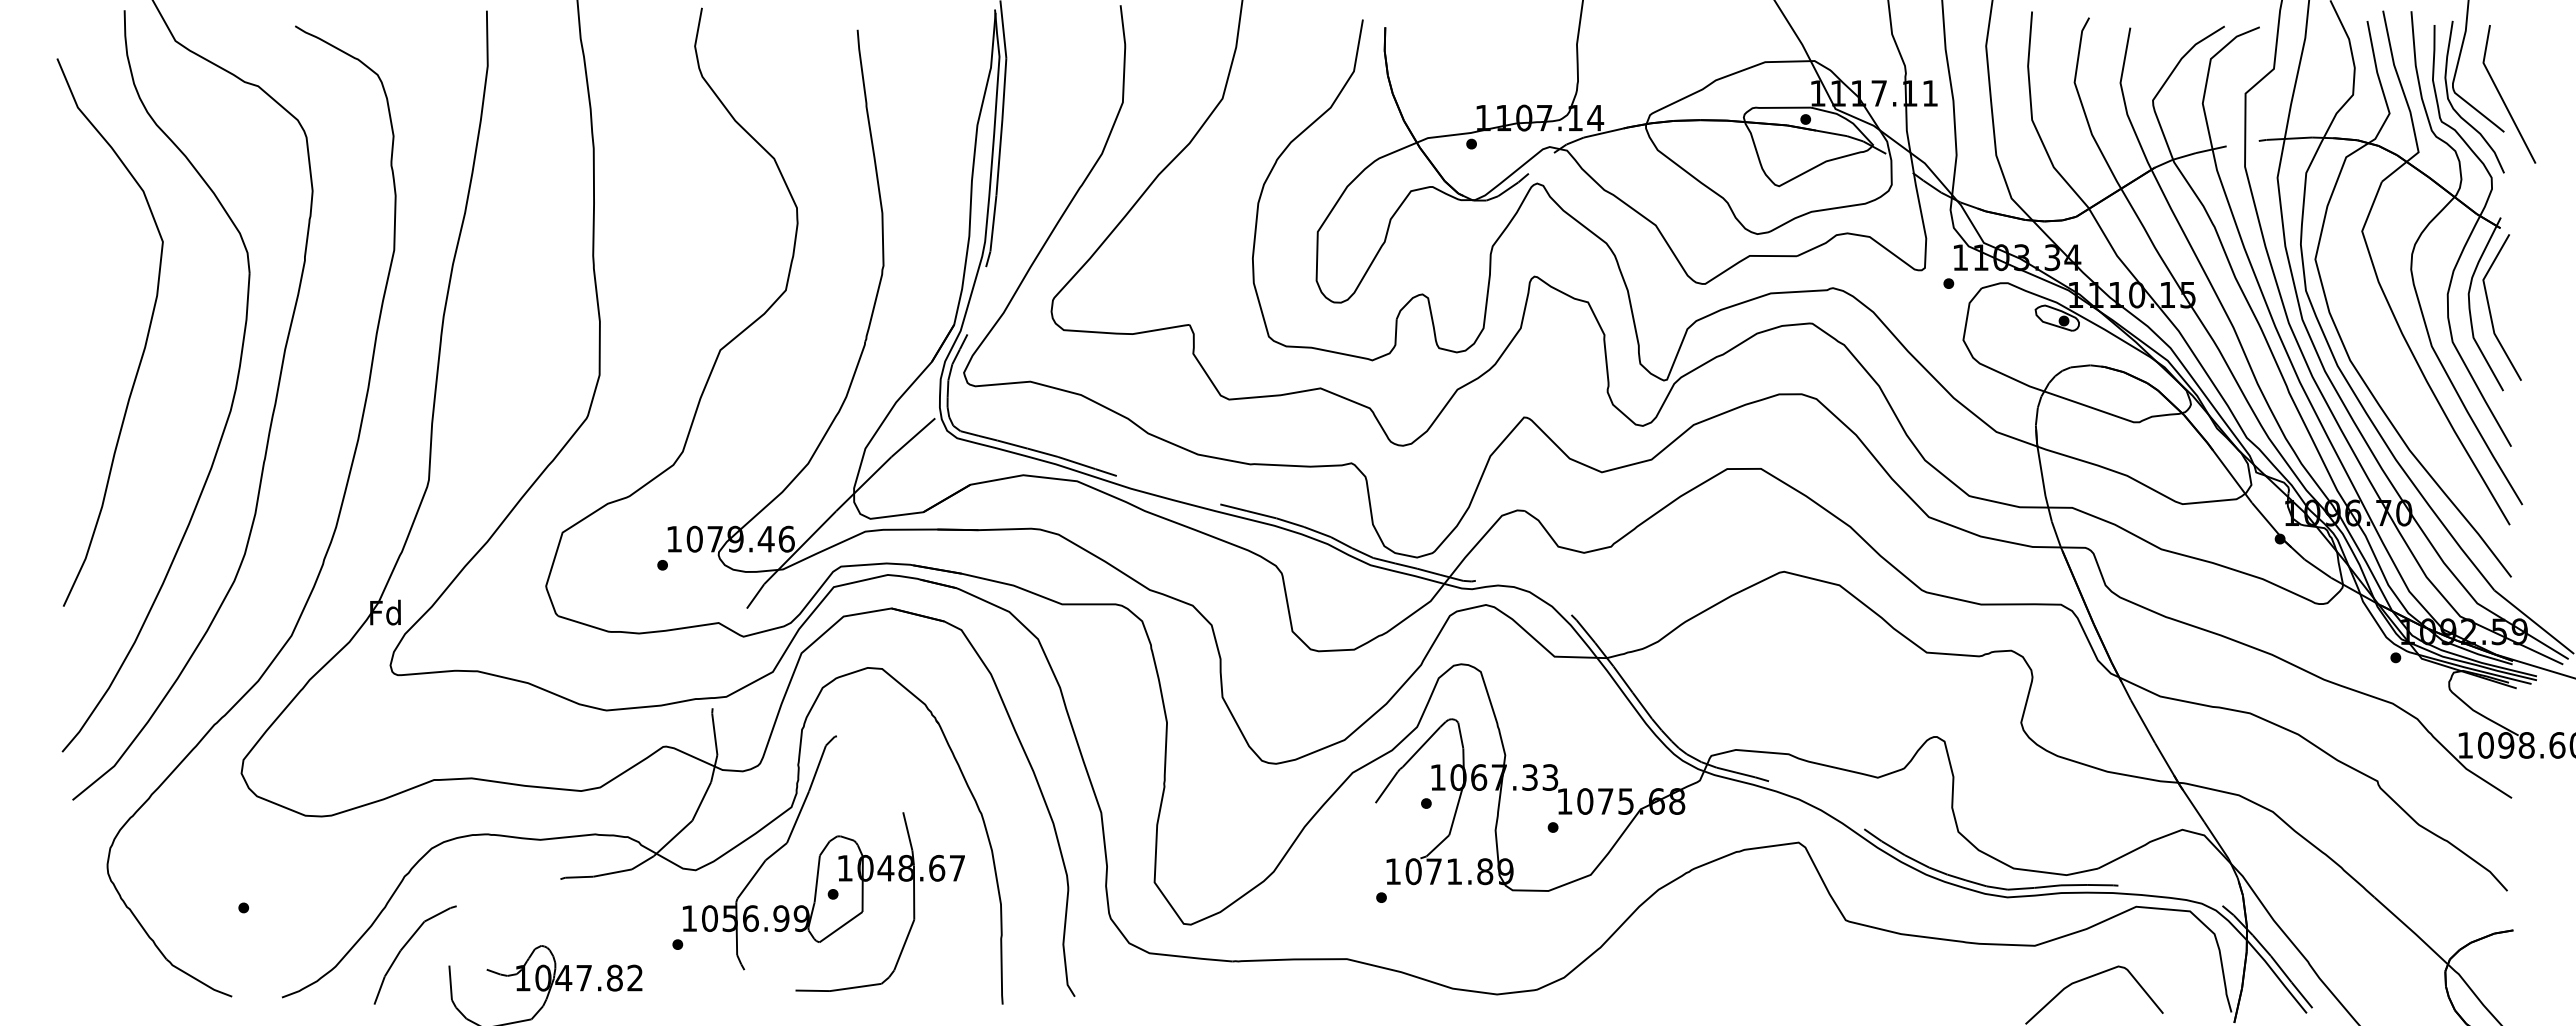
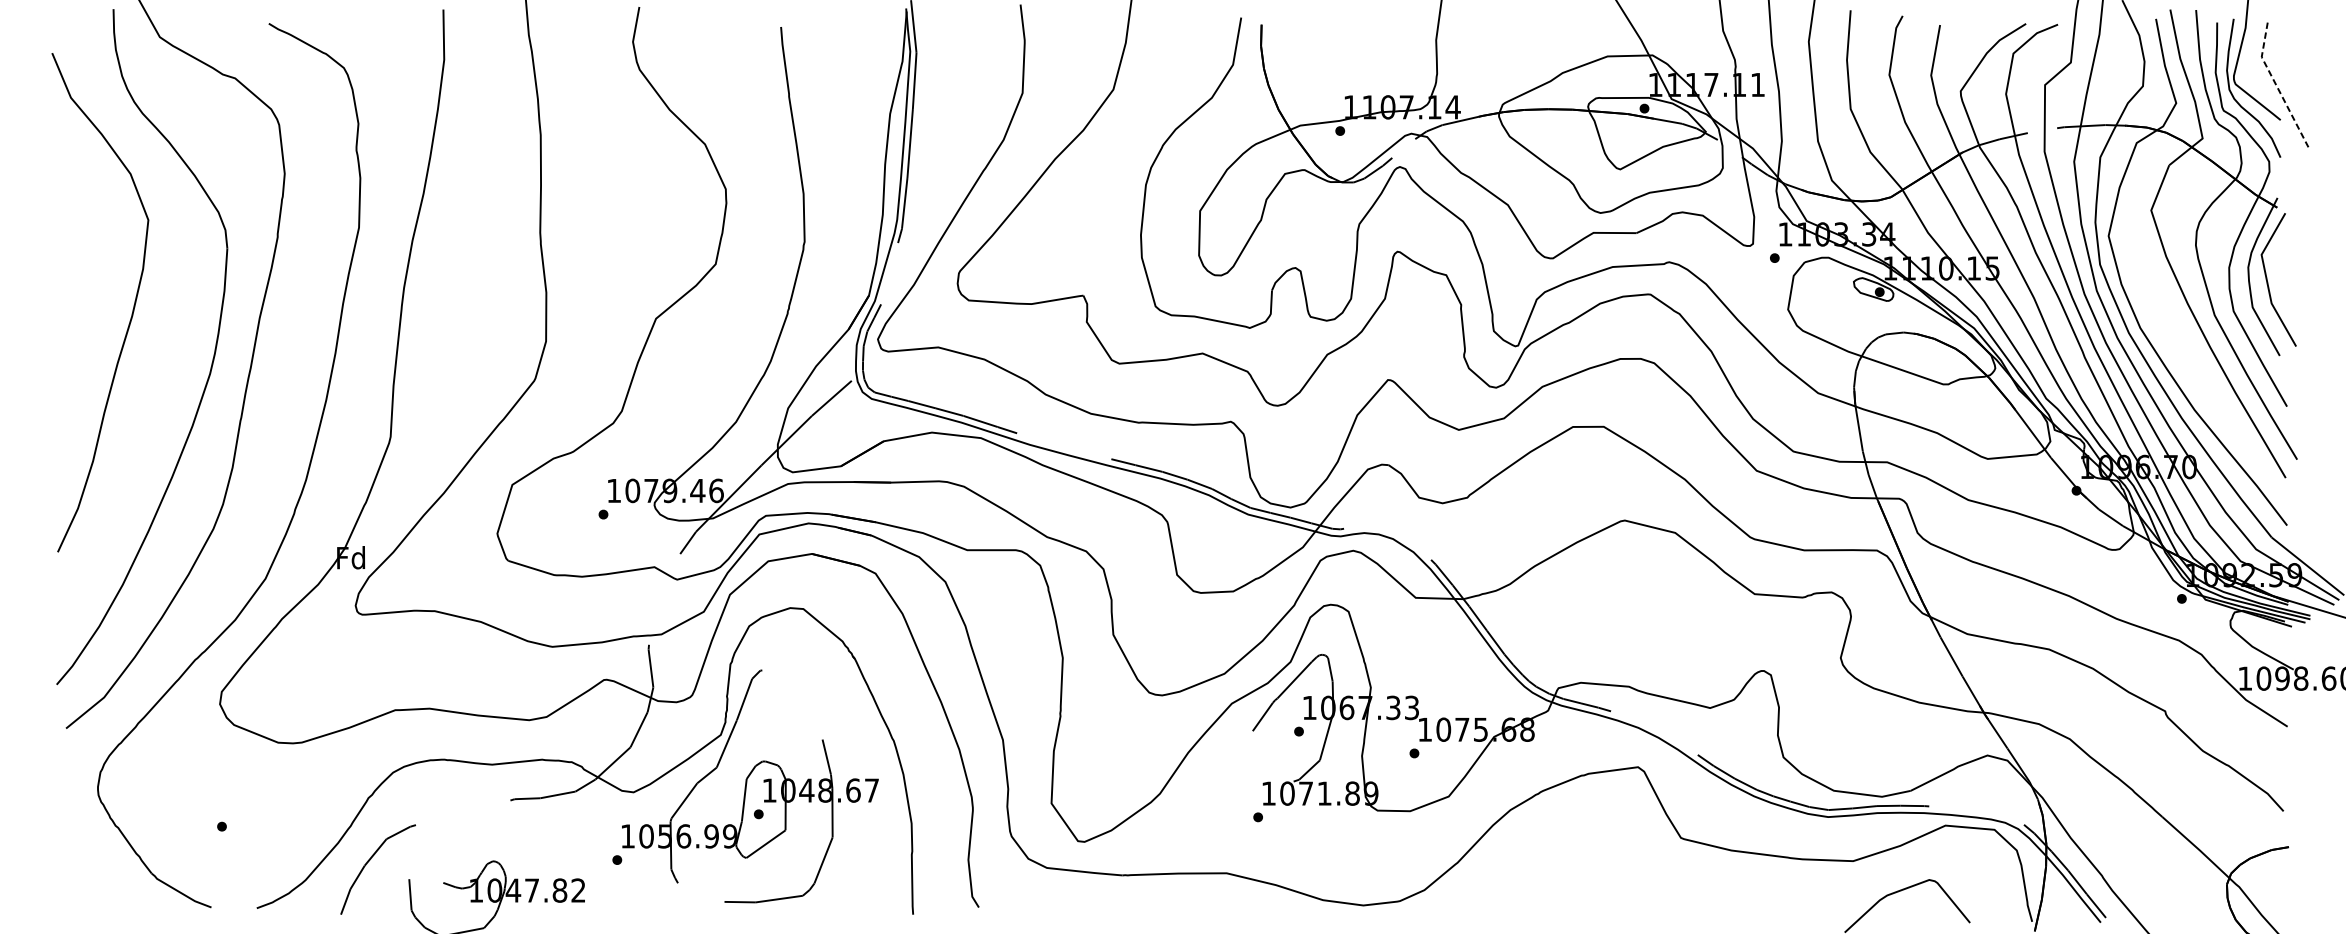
line: (2499, 94) -> (2276, 85), solid -> dashed

